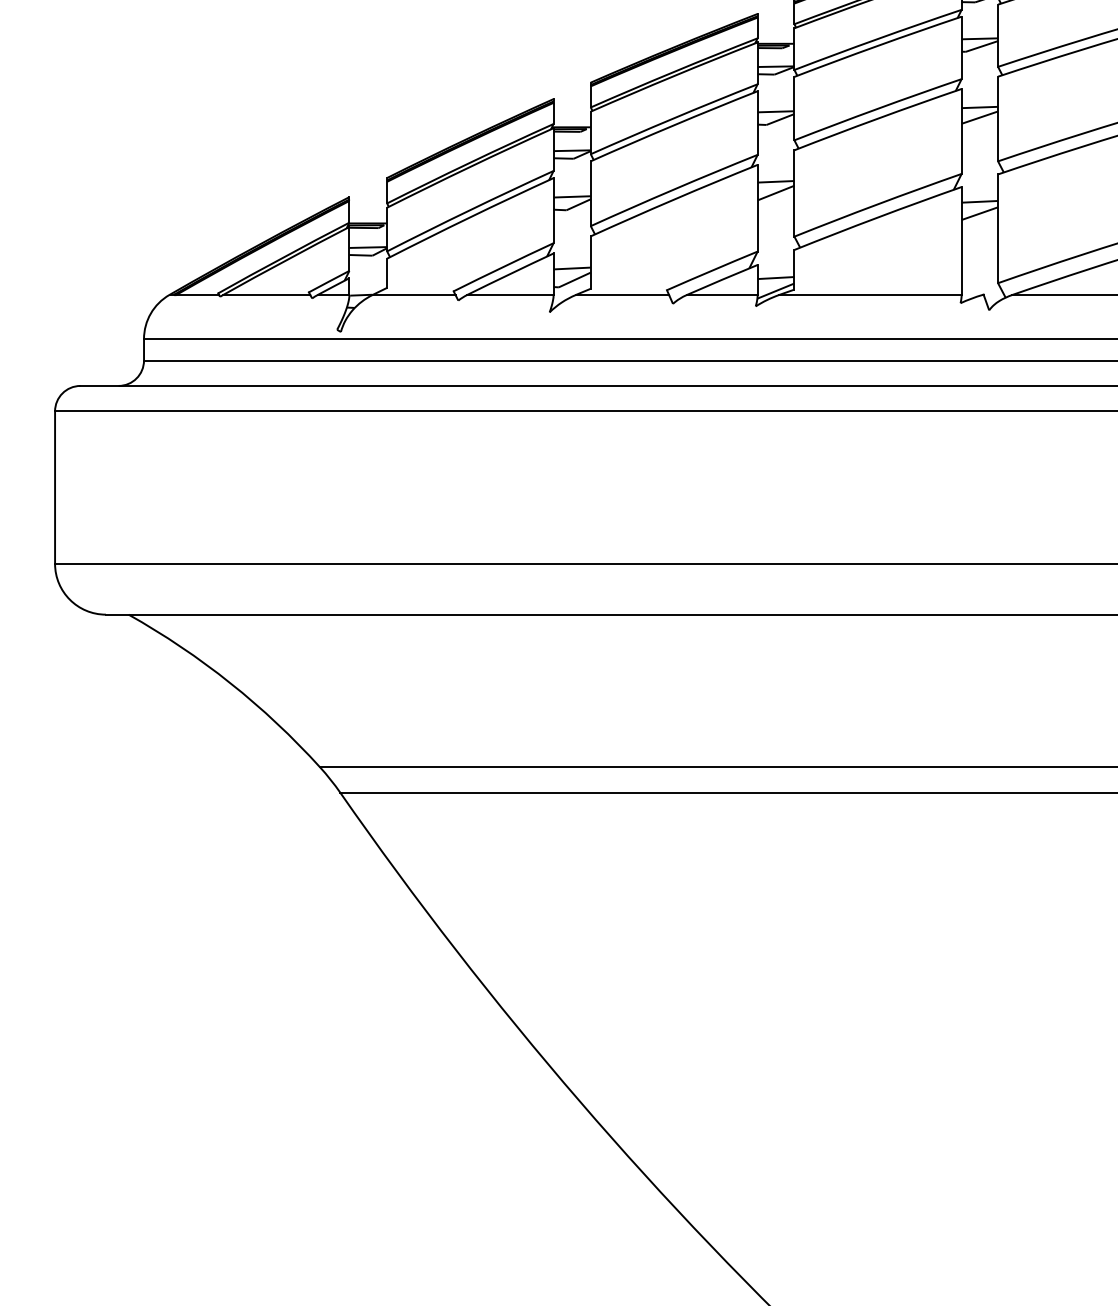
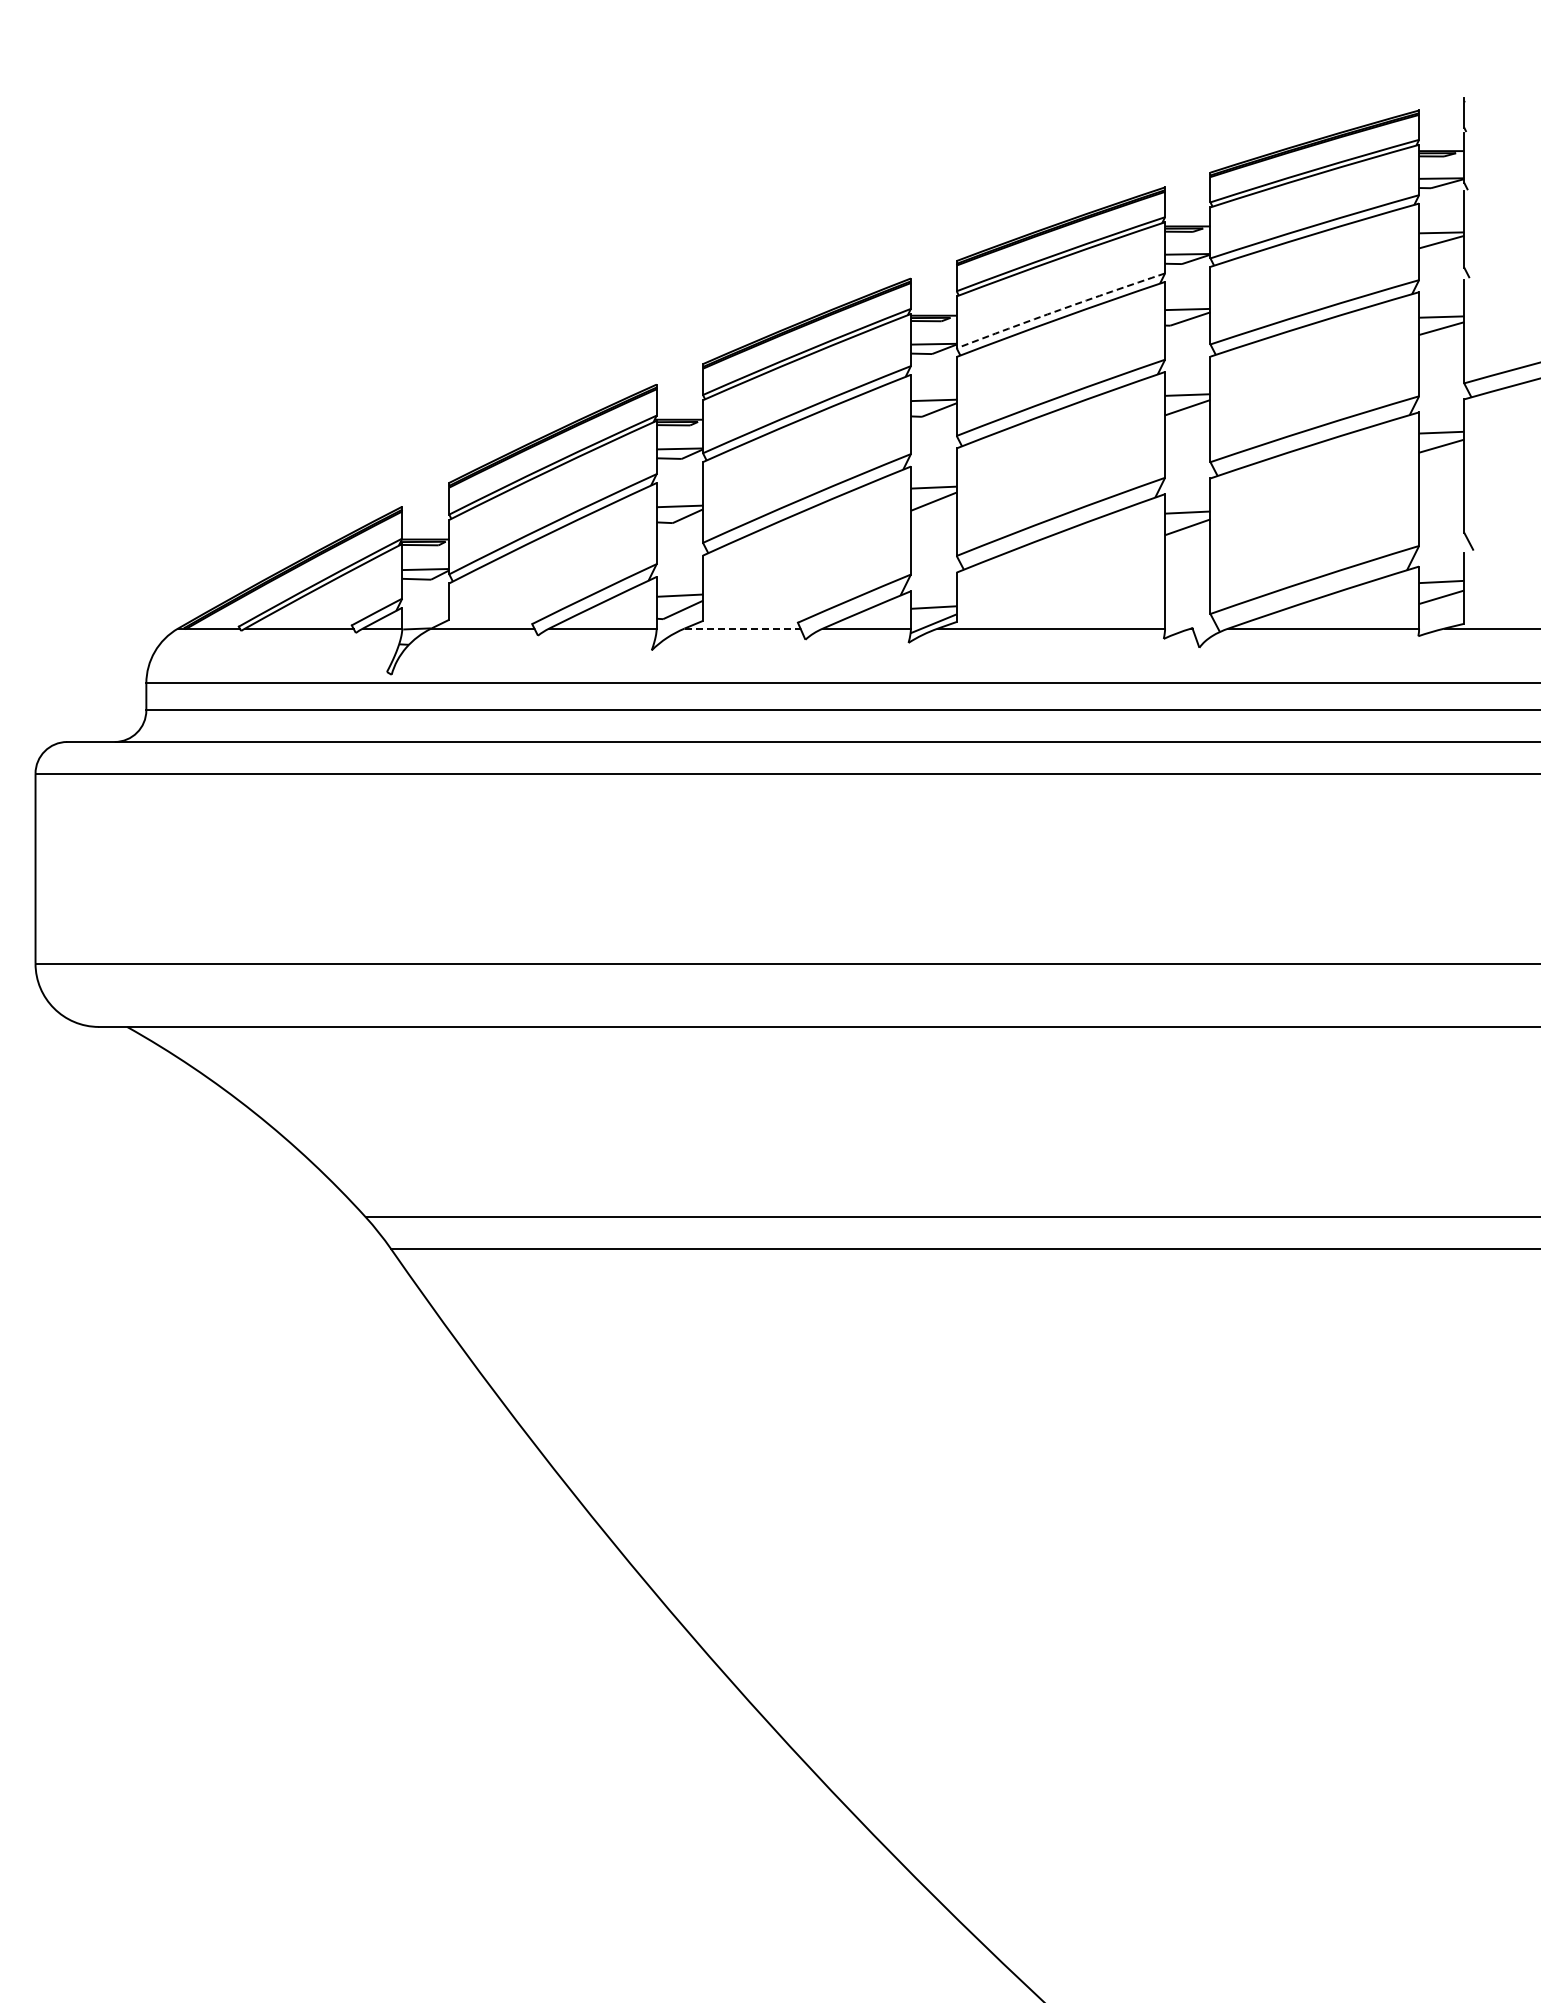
arc: (877, 38) -> (1060, 309), solid -> dashed
line: (622, 294) -> (742, 628), solid -> dashed

